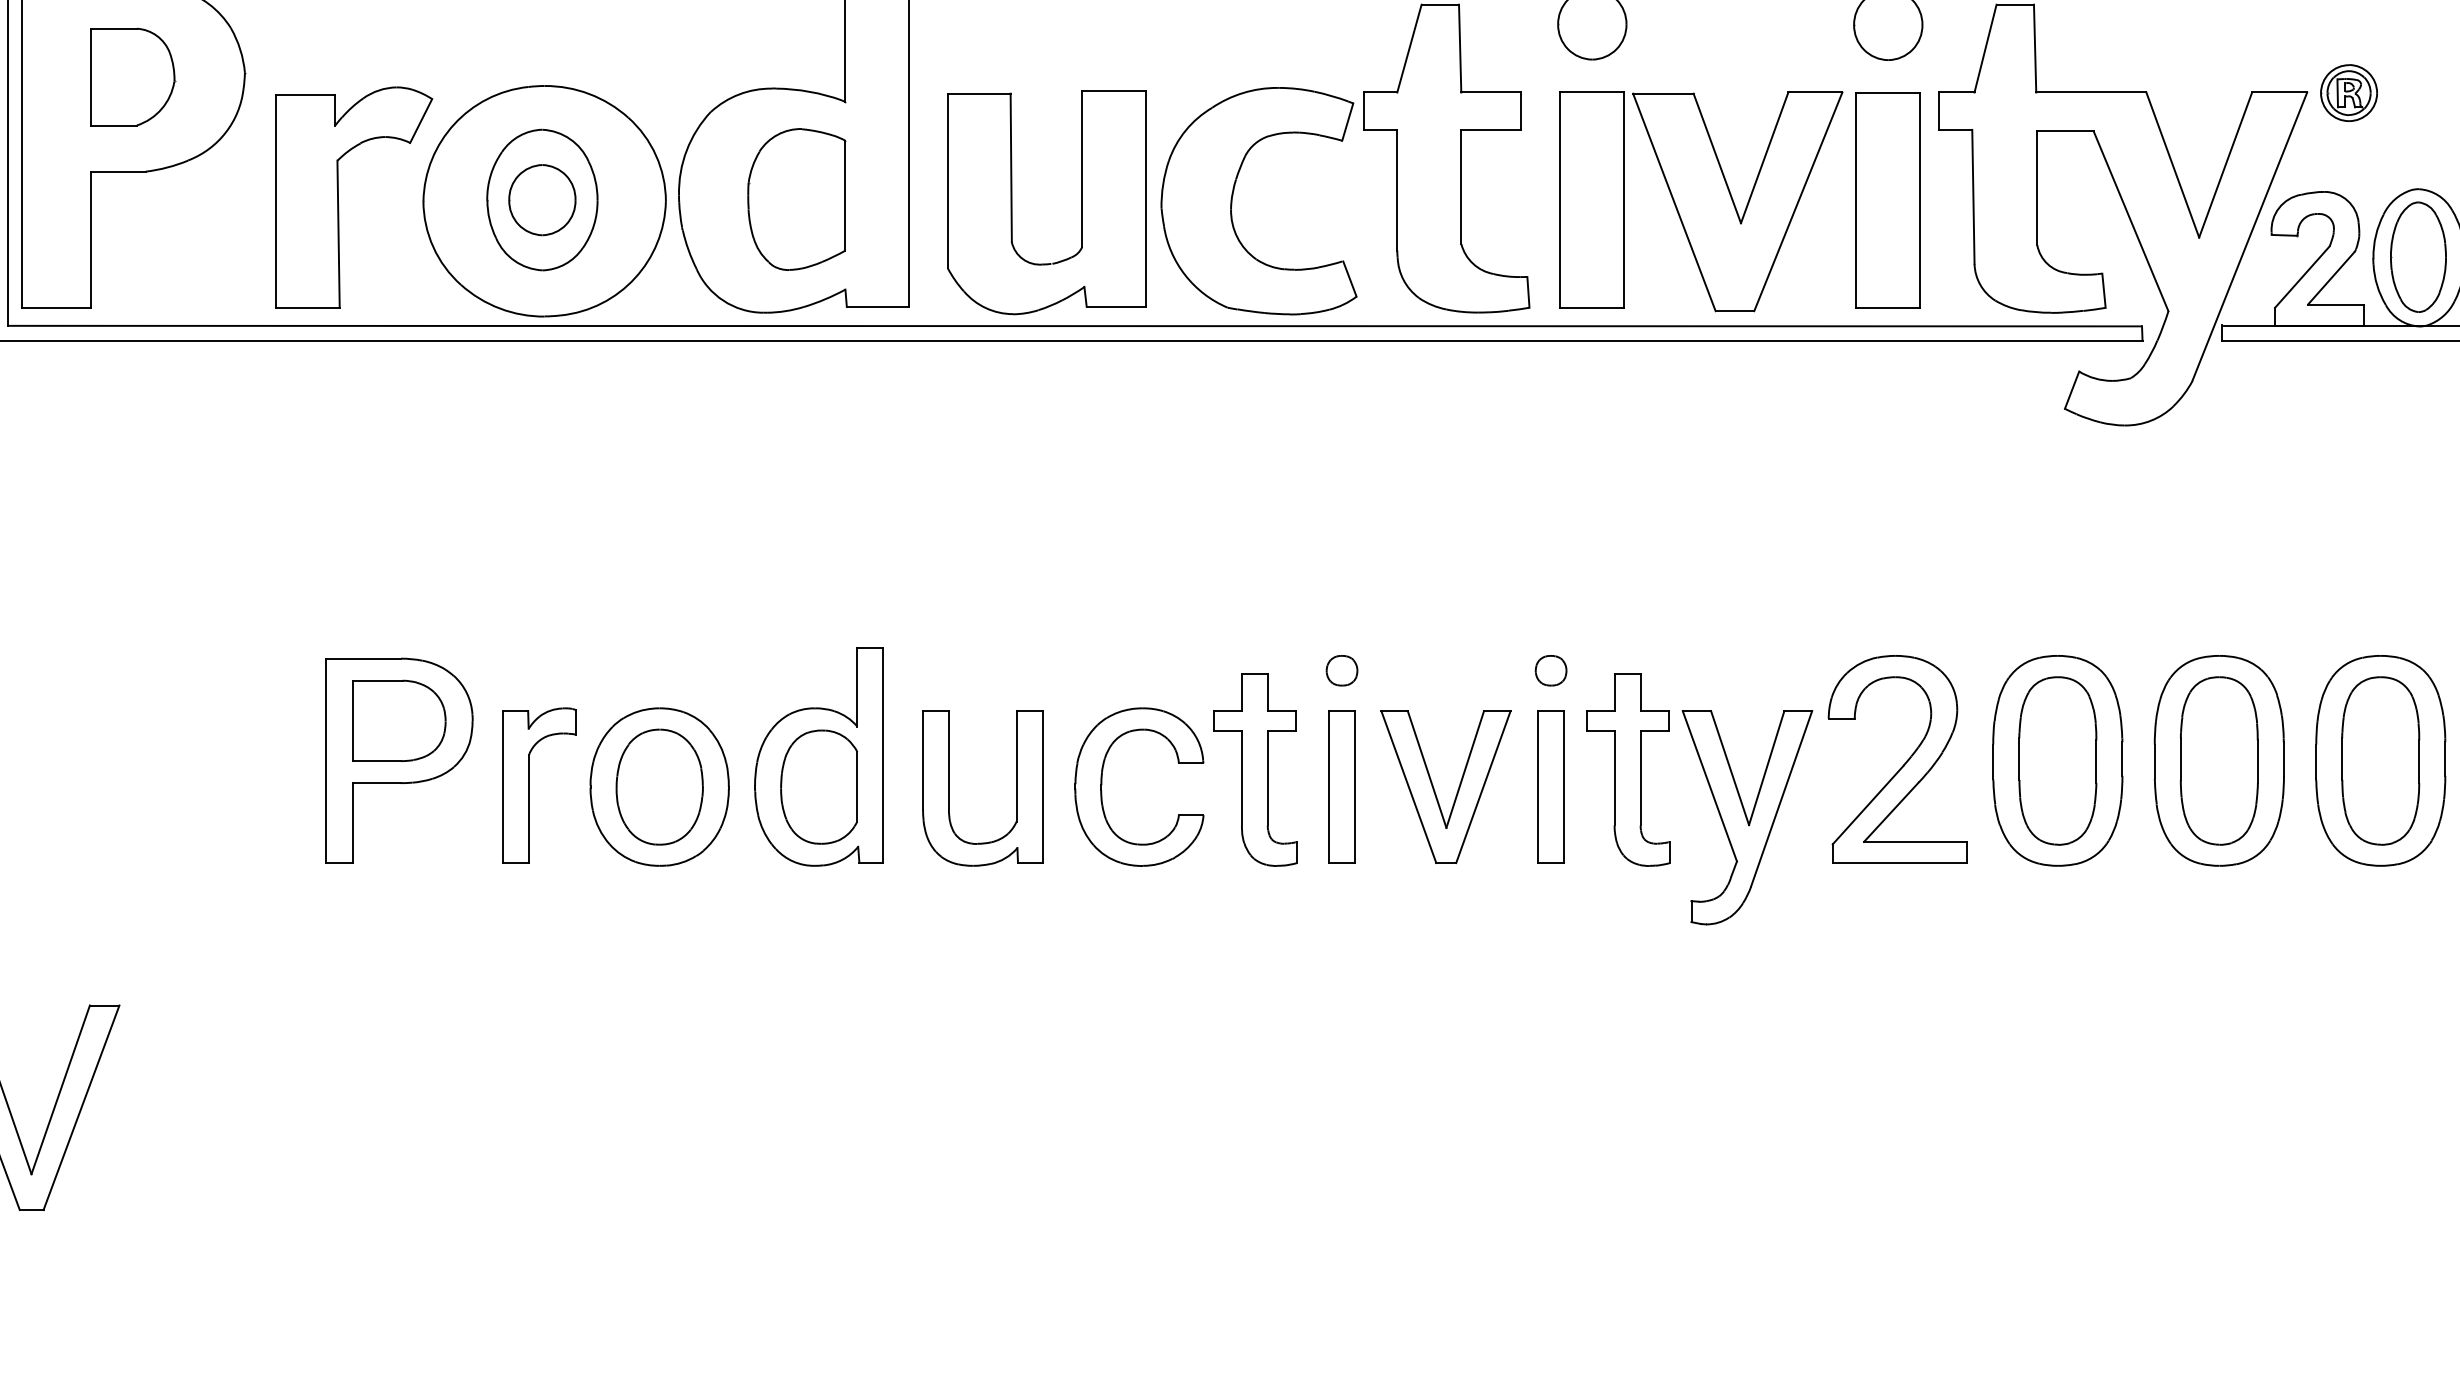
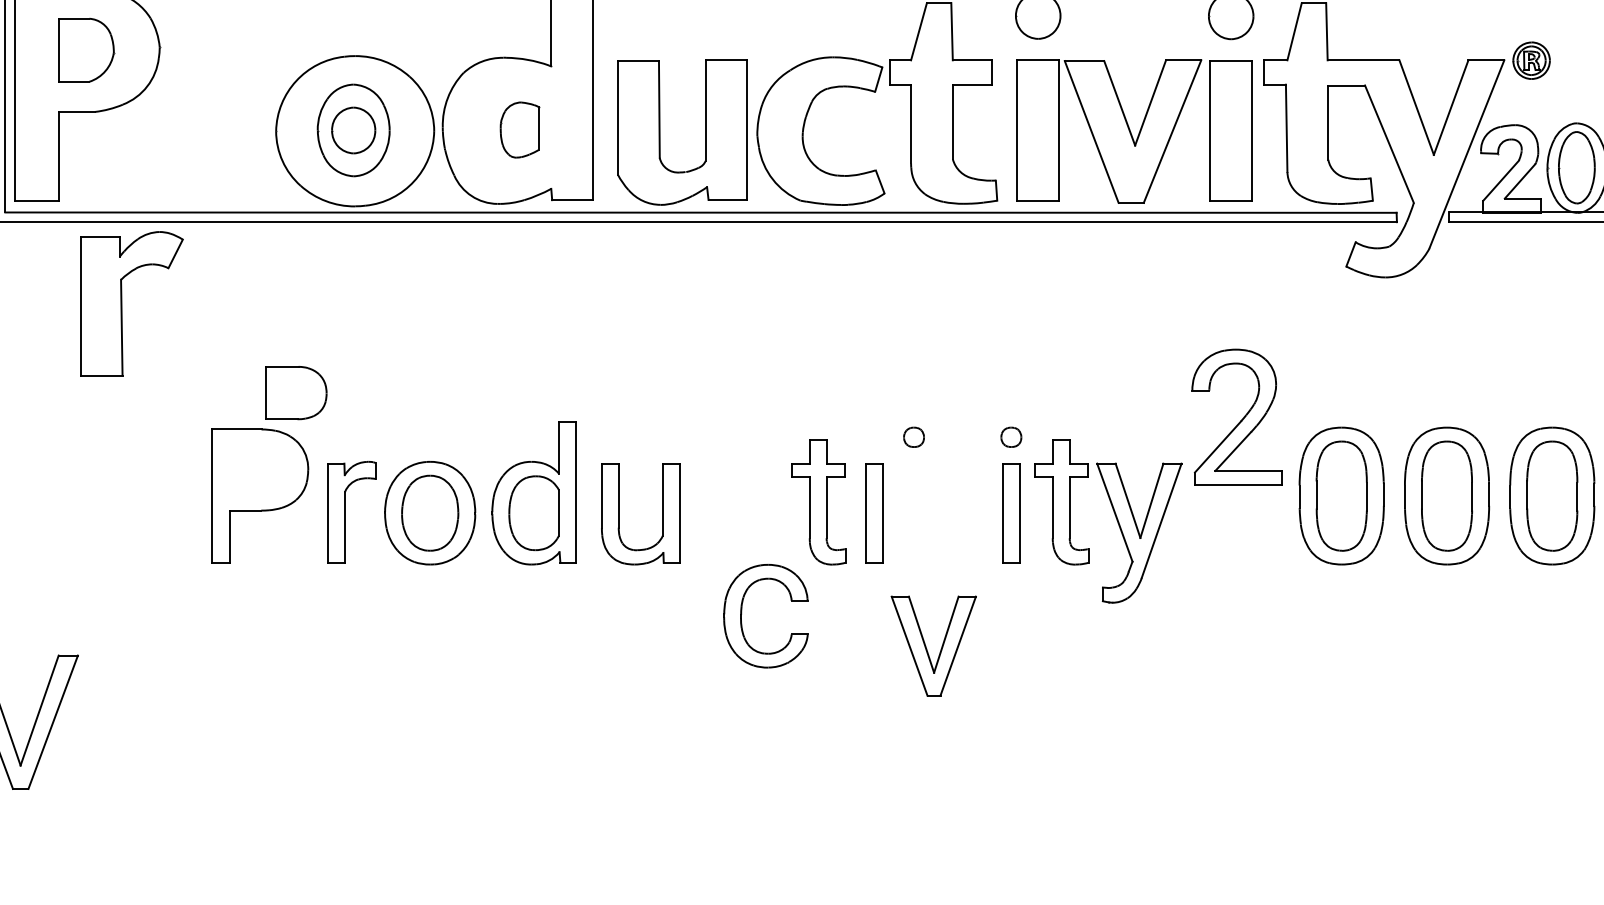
part: (339, 197) -> (122, 303), moved
part: (796, 198) -> (519, 129), size x0.6
part: (1341, 669) -> (913, 436), moved
part: (399, 721) -> (296, 393), moved
part: (1896, 758) -> (1236, 416), moved
part: (1103, 782) -> (742, 613), moved
part: (1434, 787) -> (926, 646), moved

